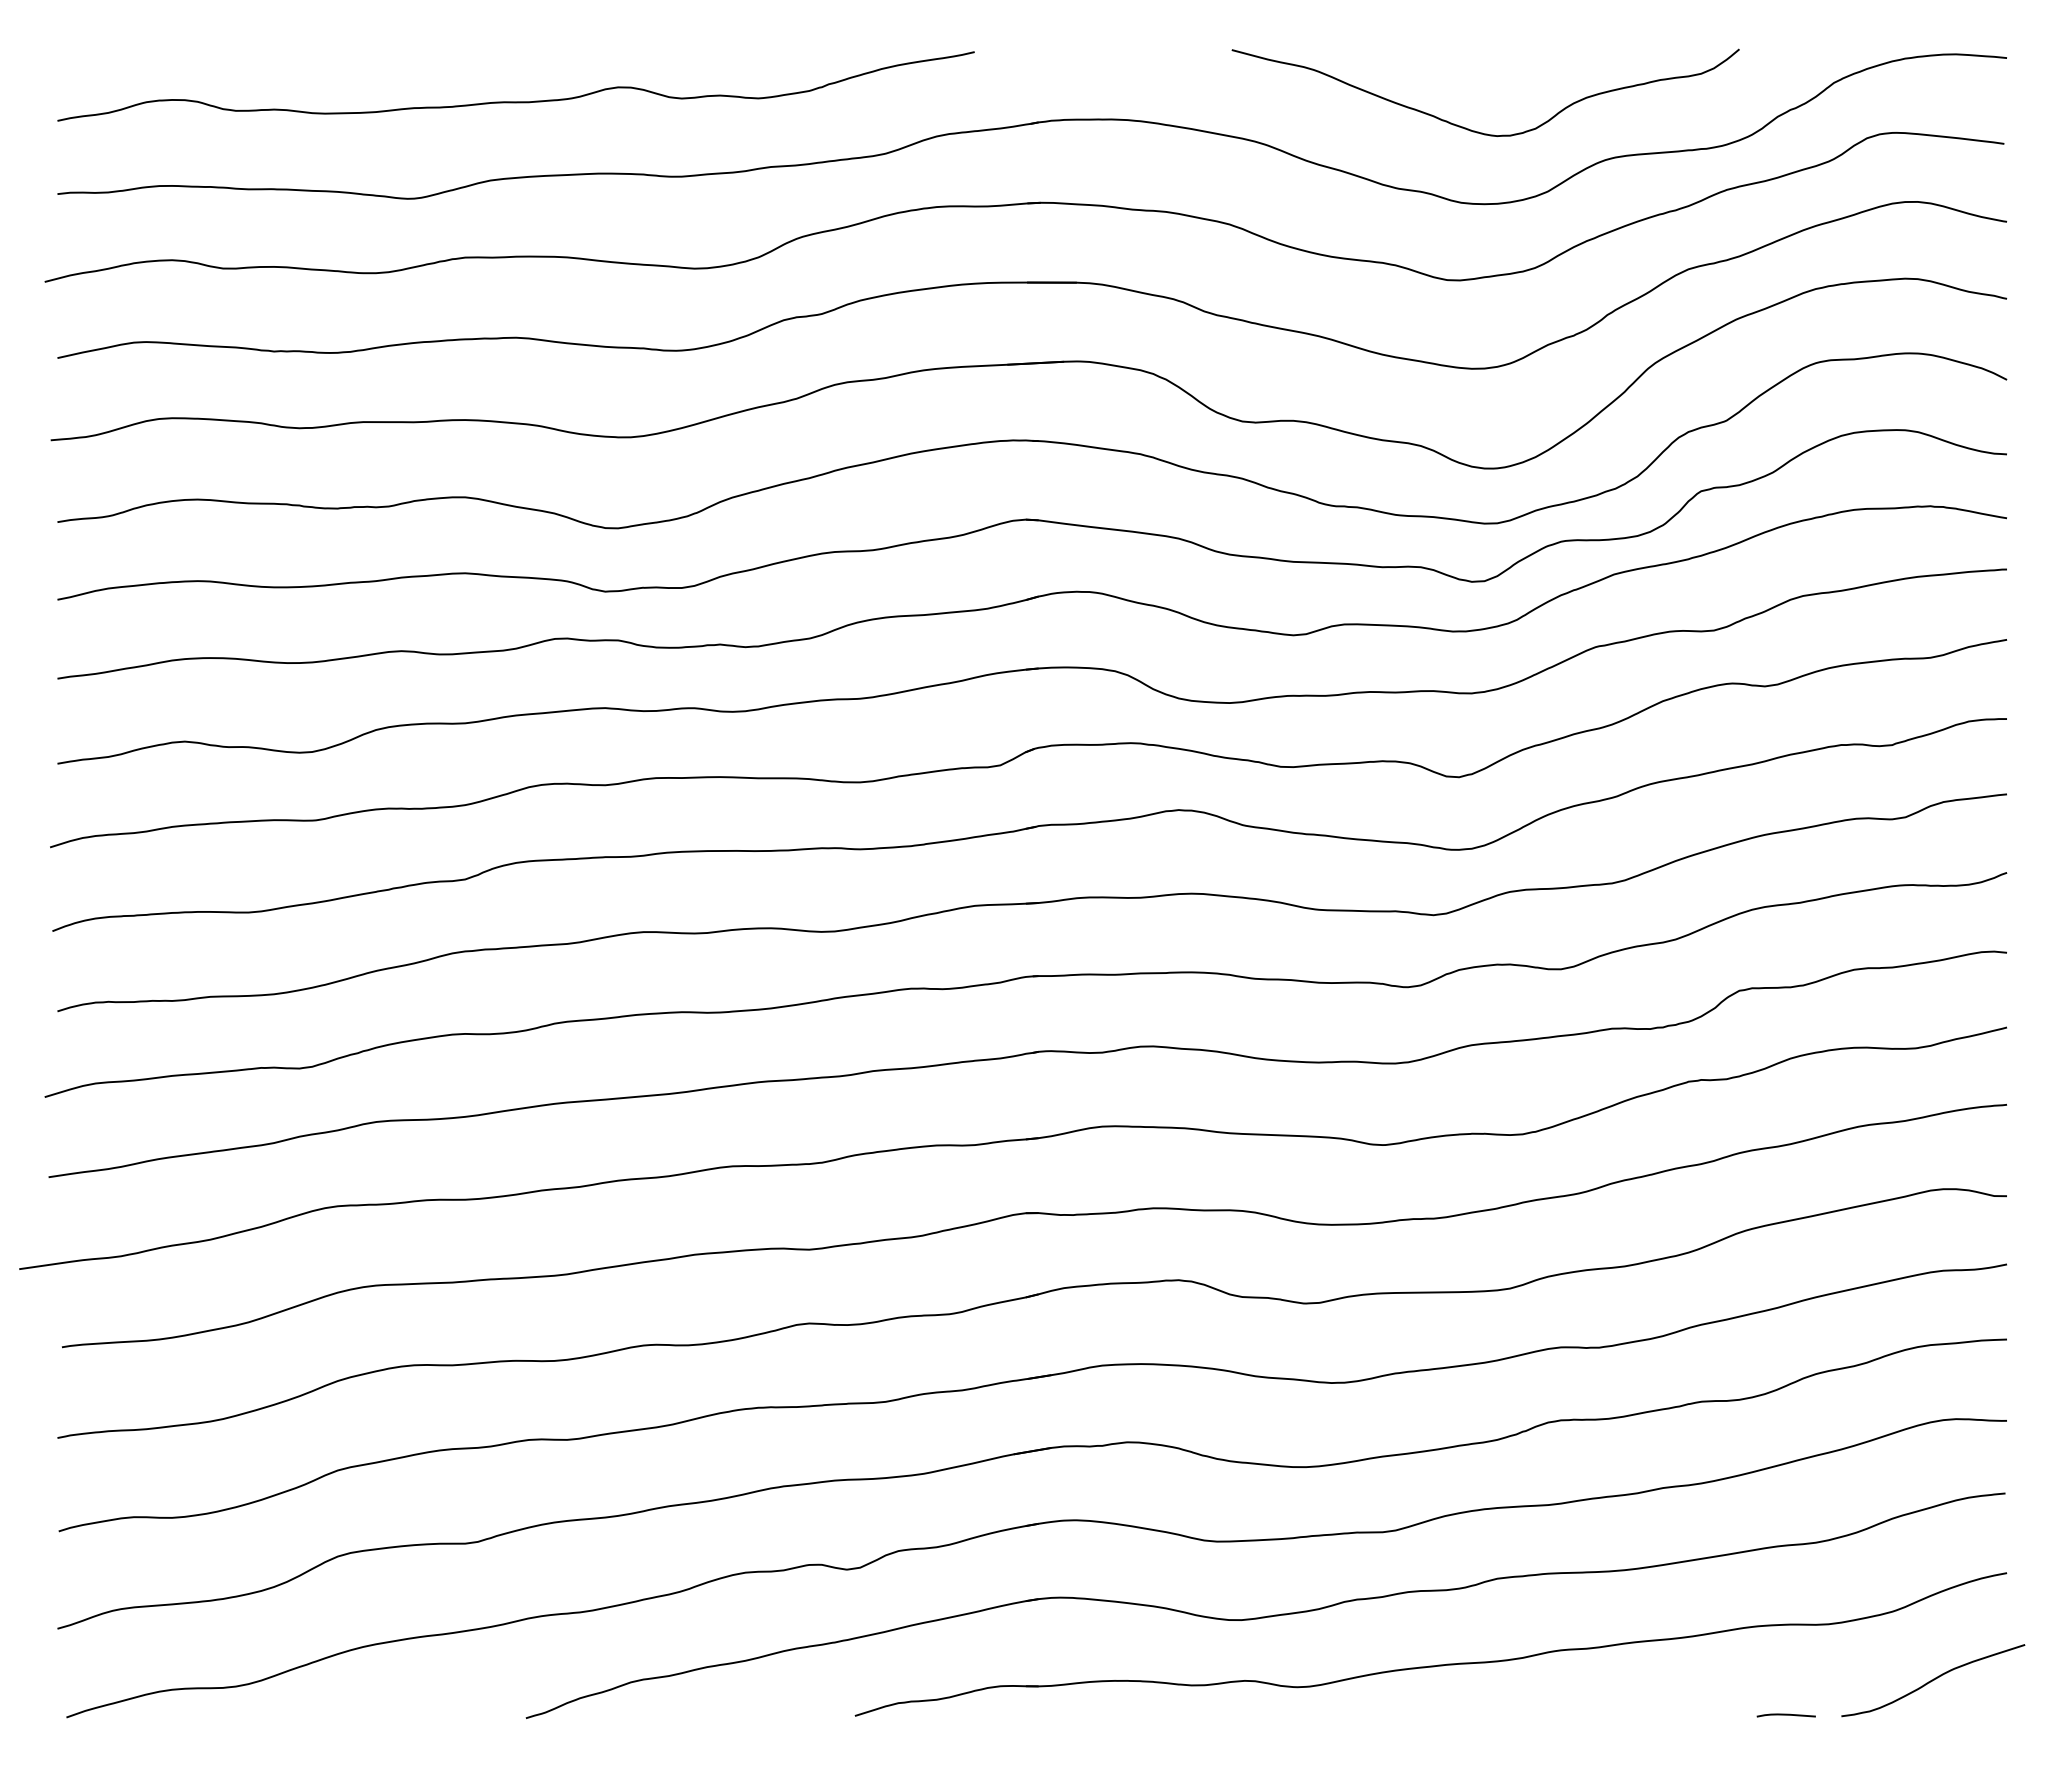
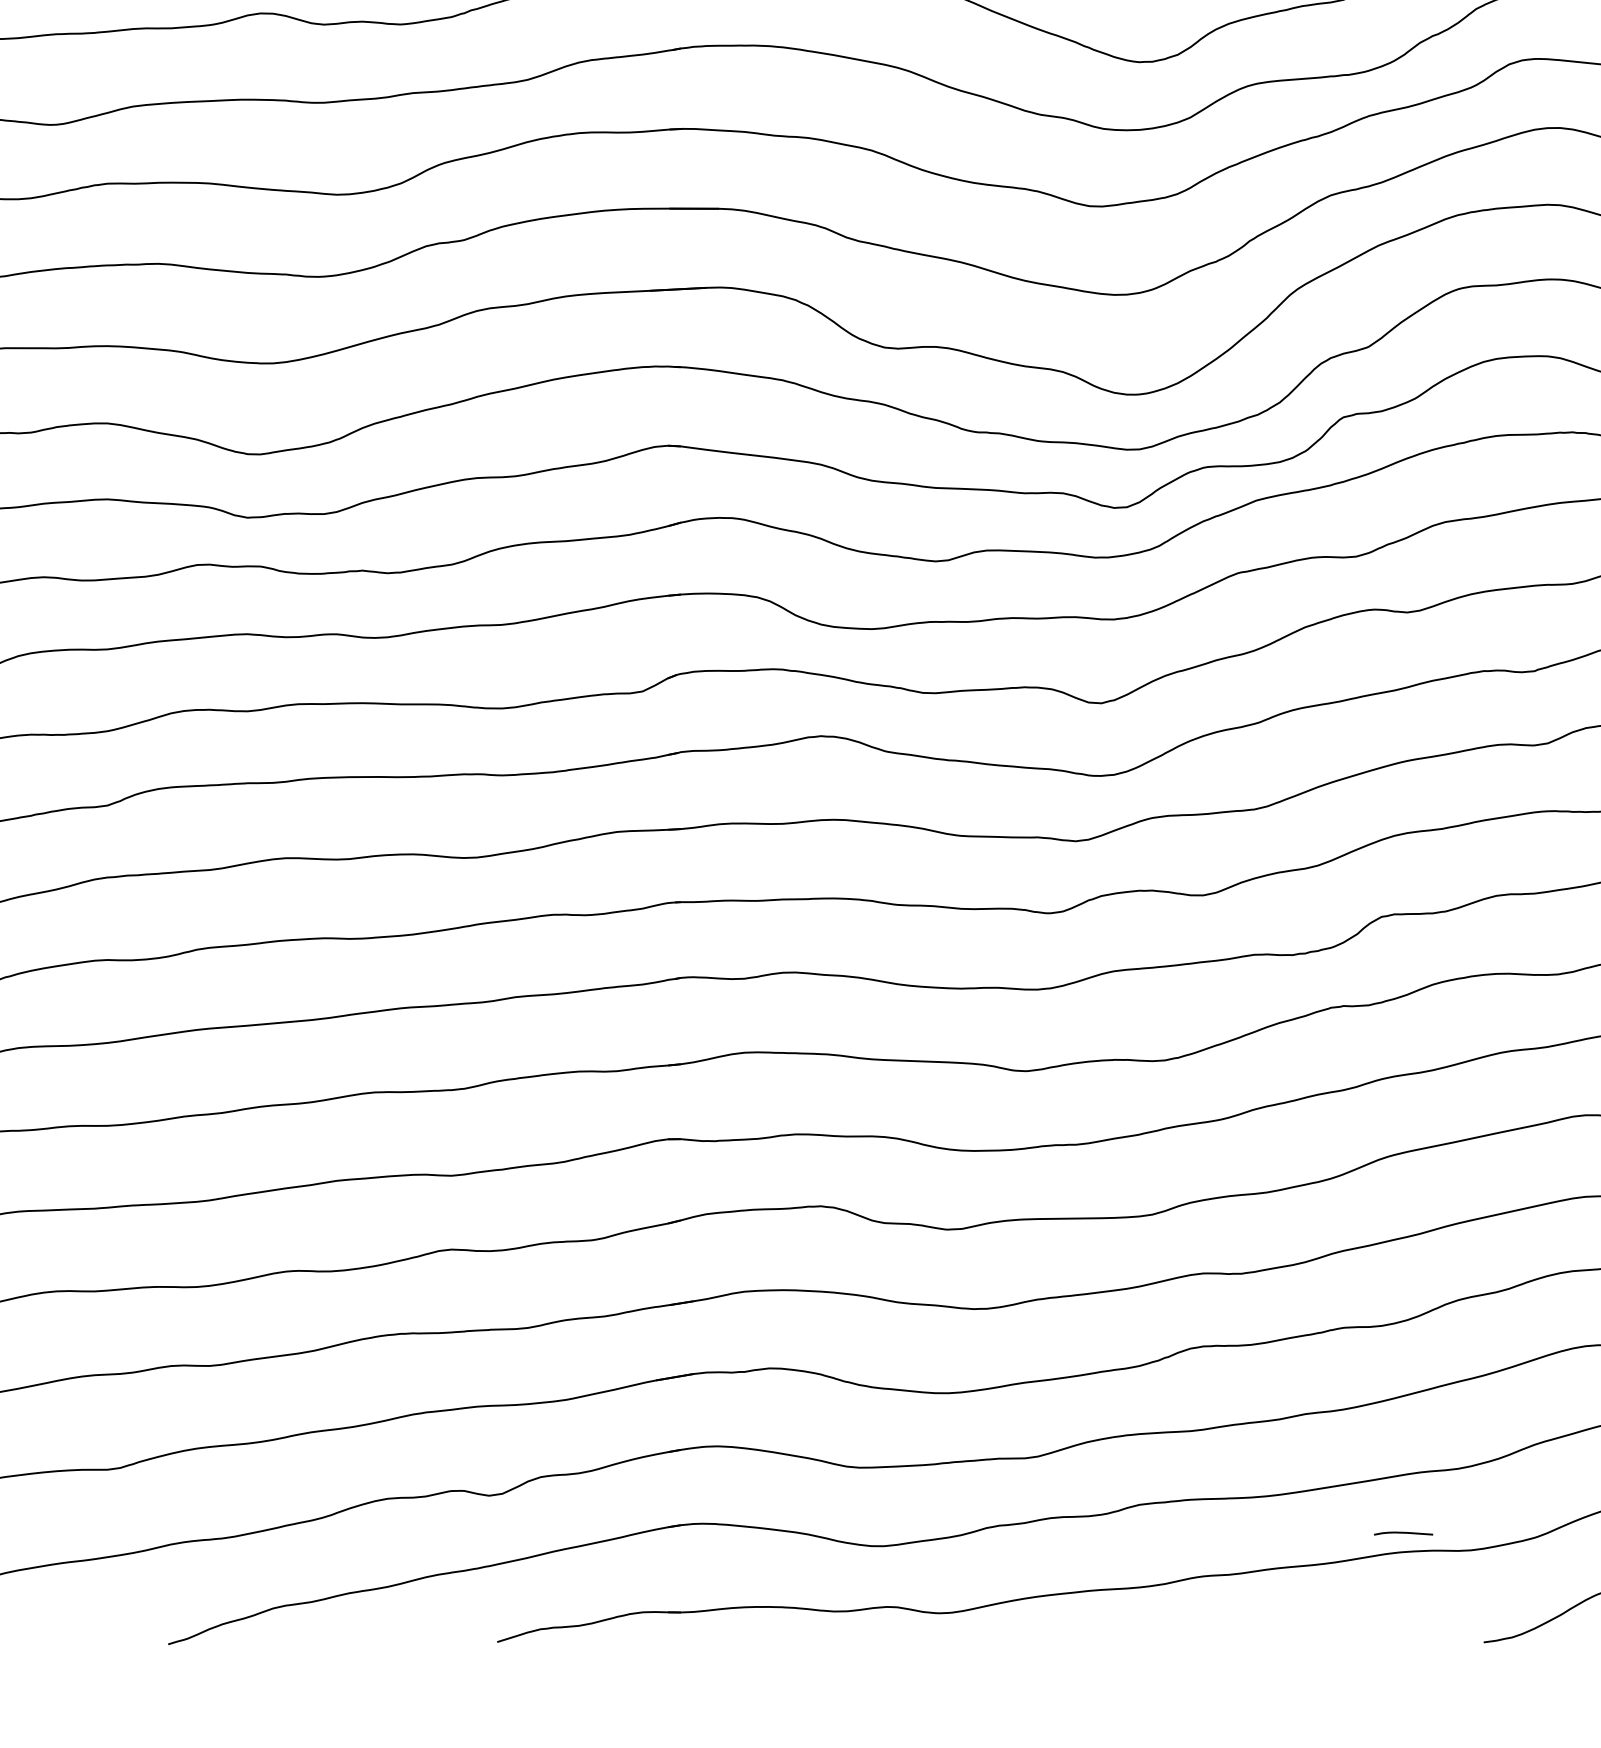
curve: (1785, 1715) -> (1402, 1533), moved

